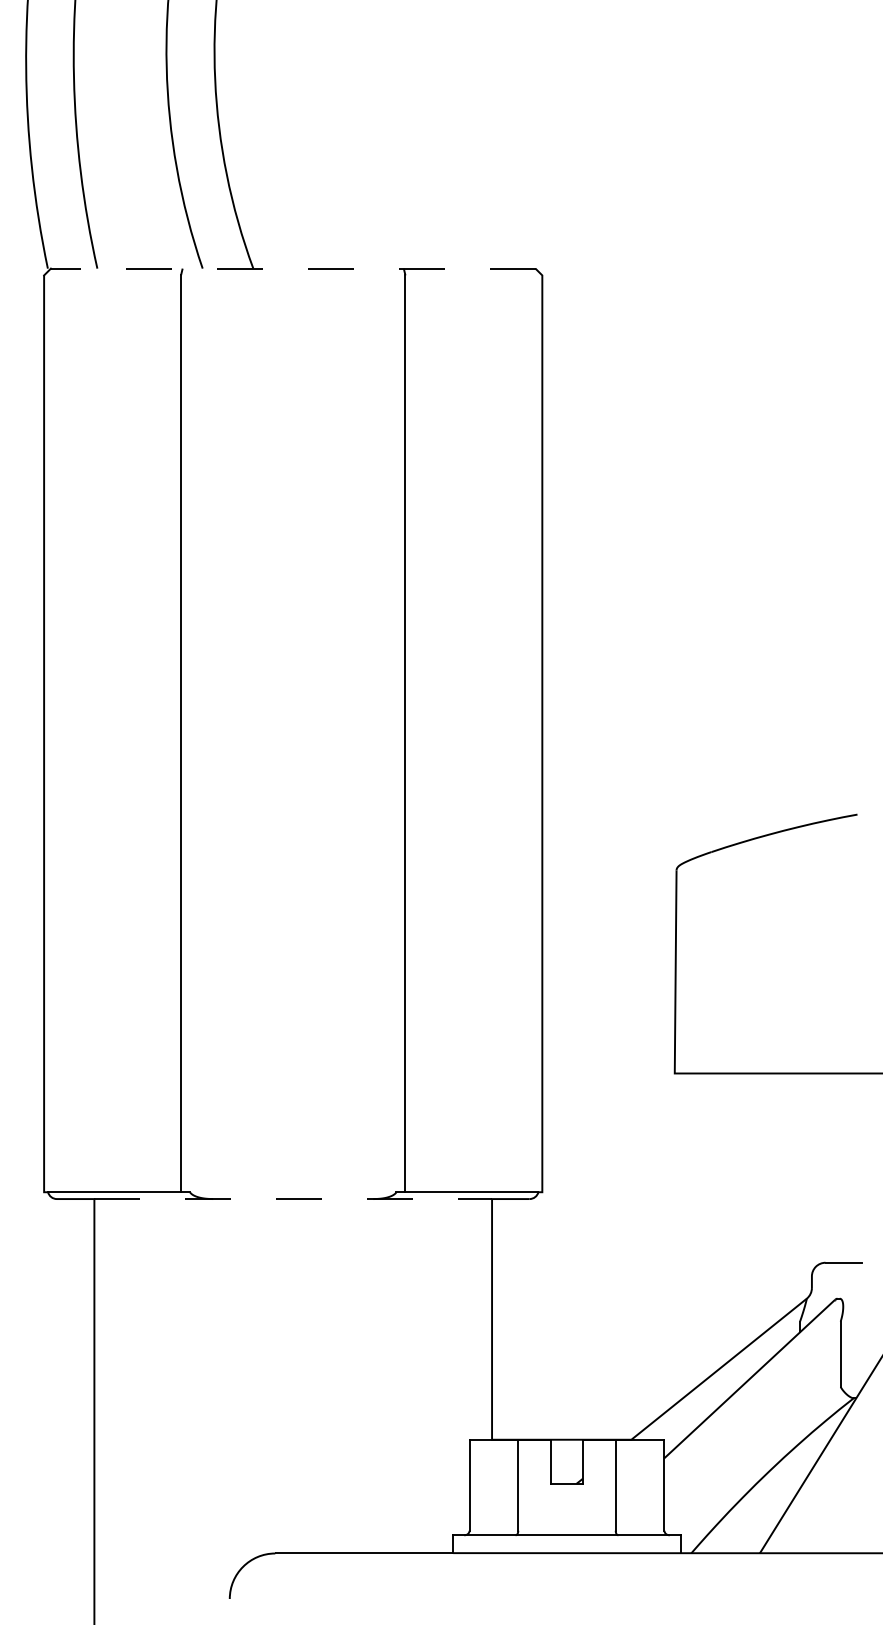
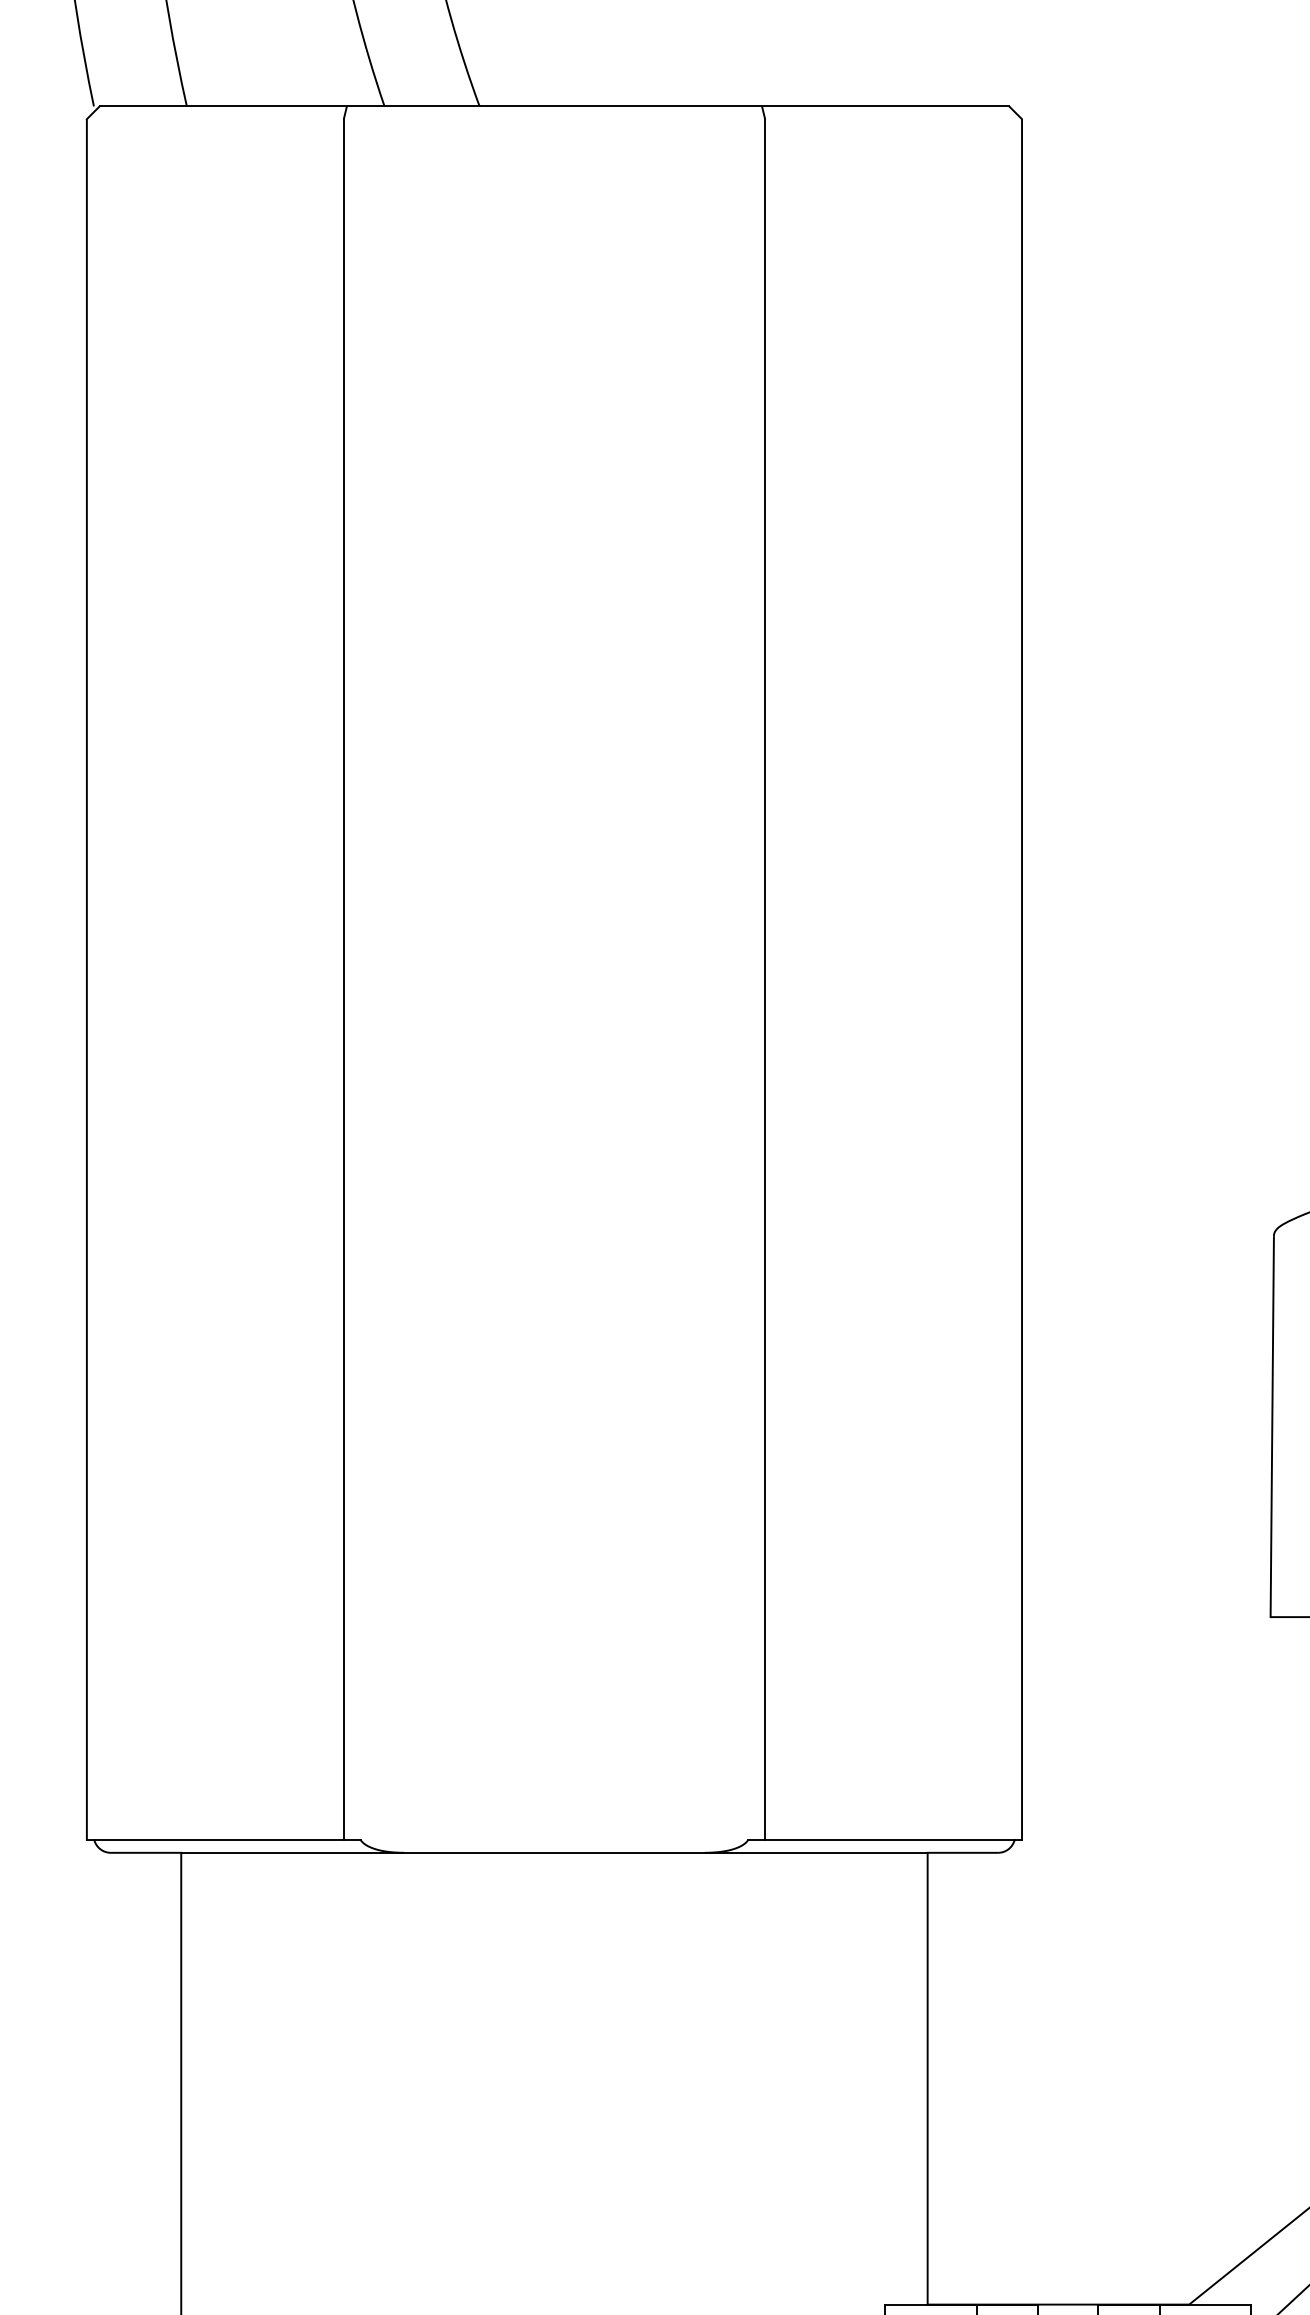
line: (292, 268) -> (553, 106), dashed -> solid
line: (293, 1199) -> (554, 1853), dashed -> solid

